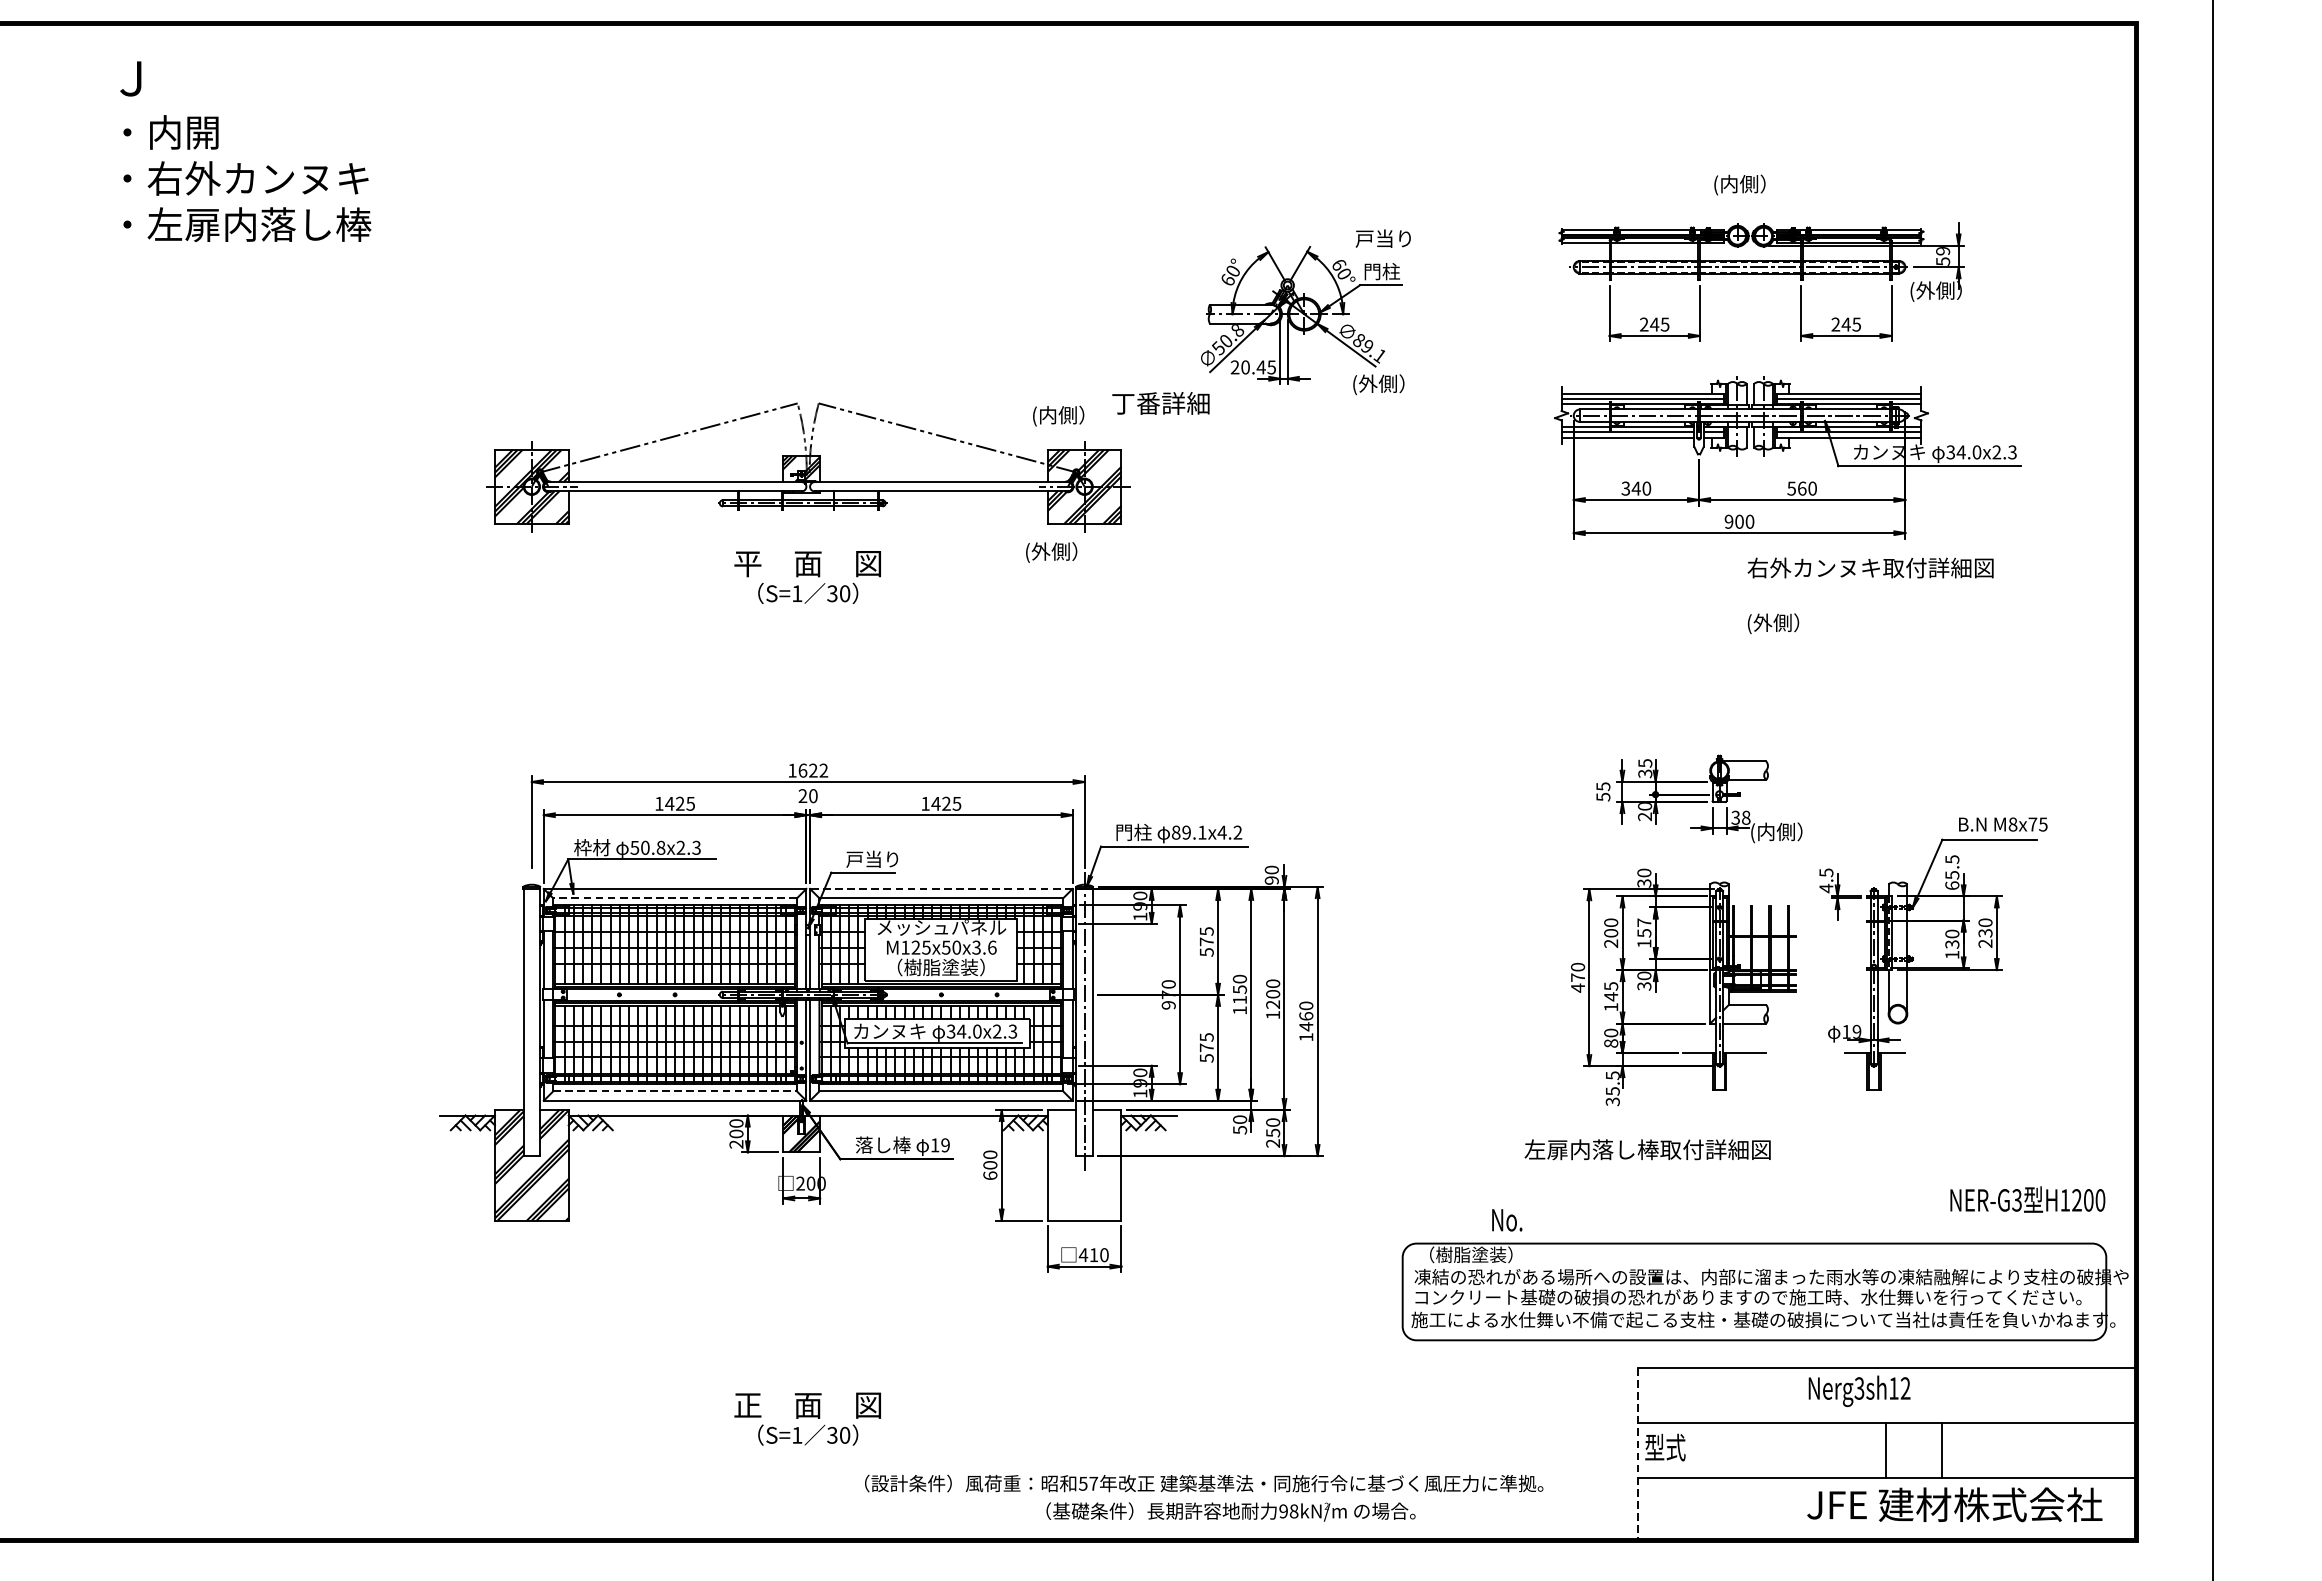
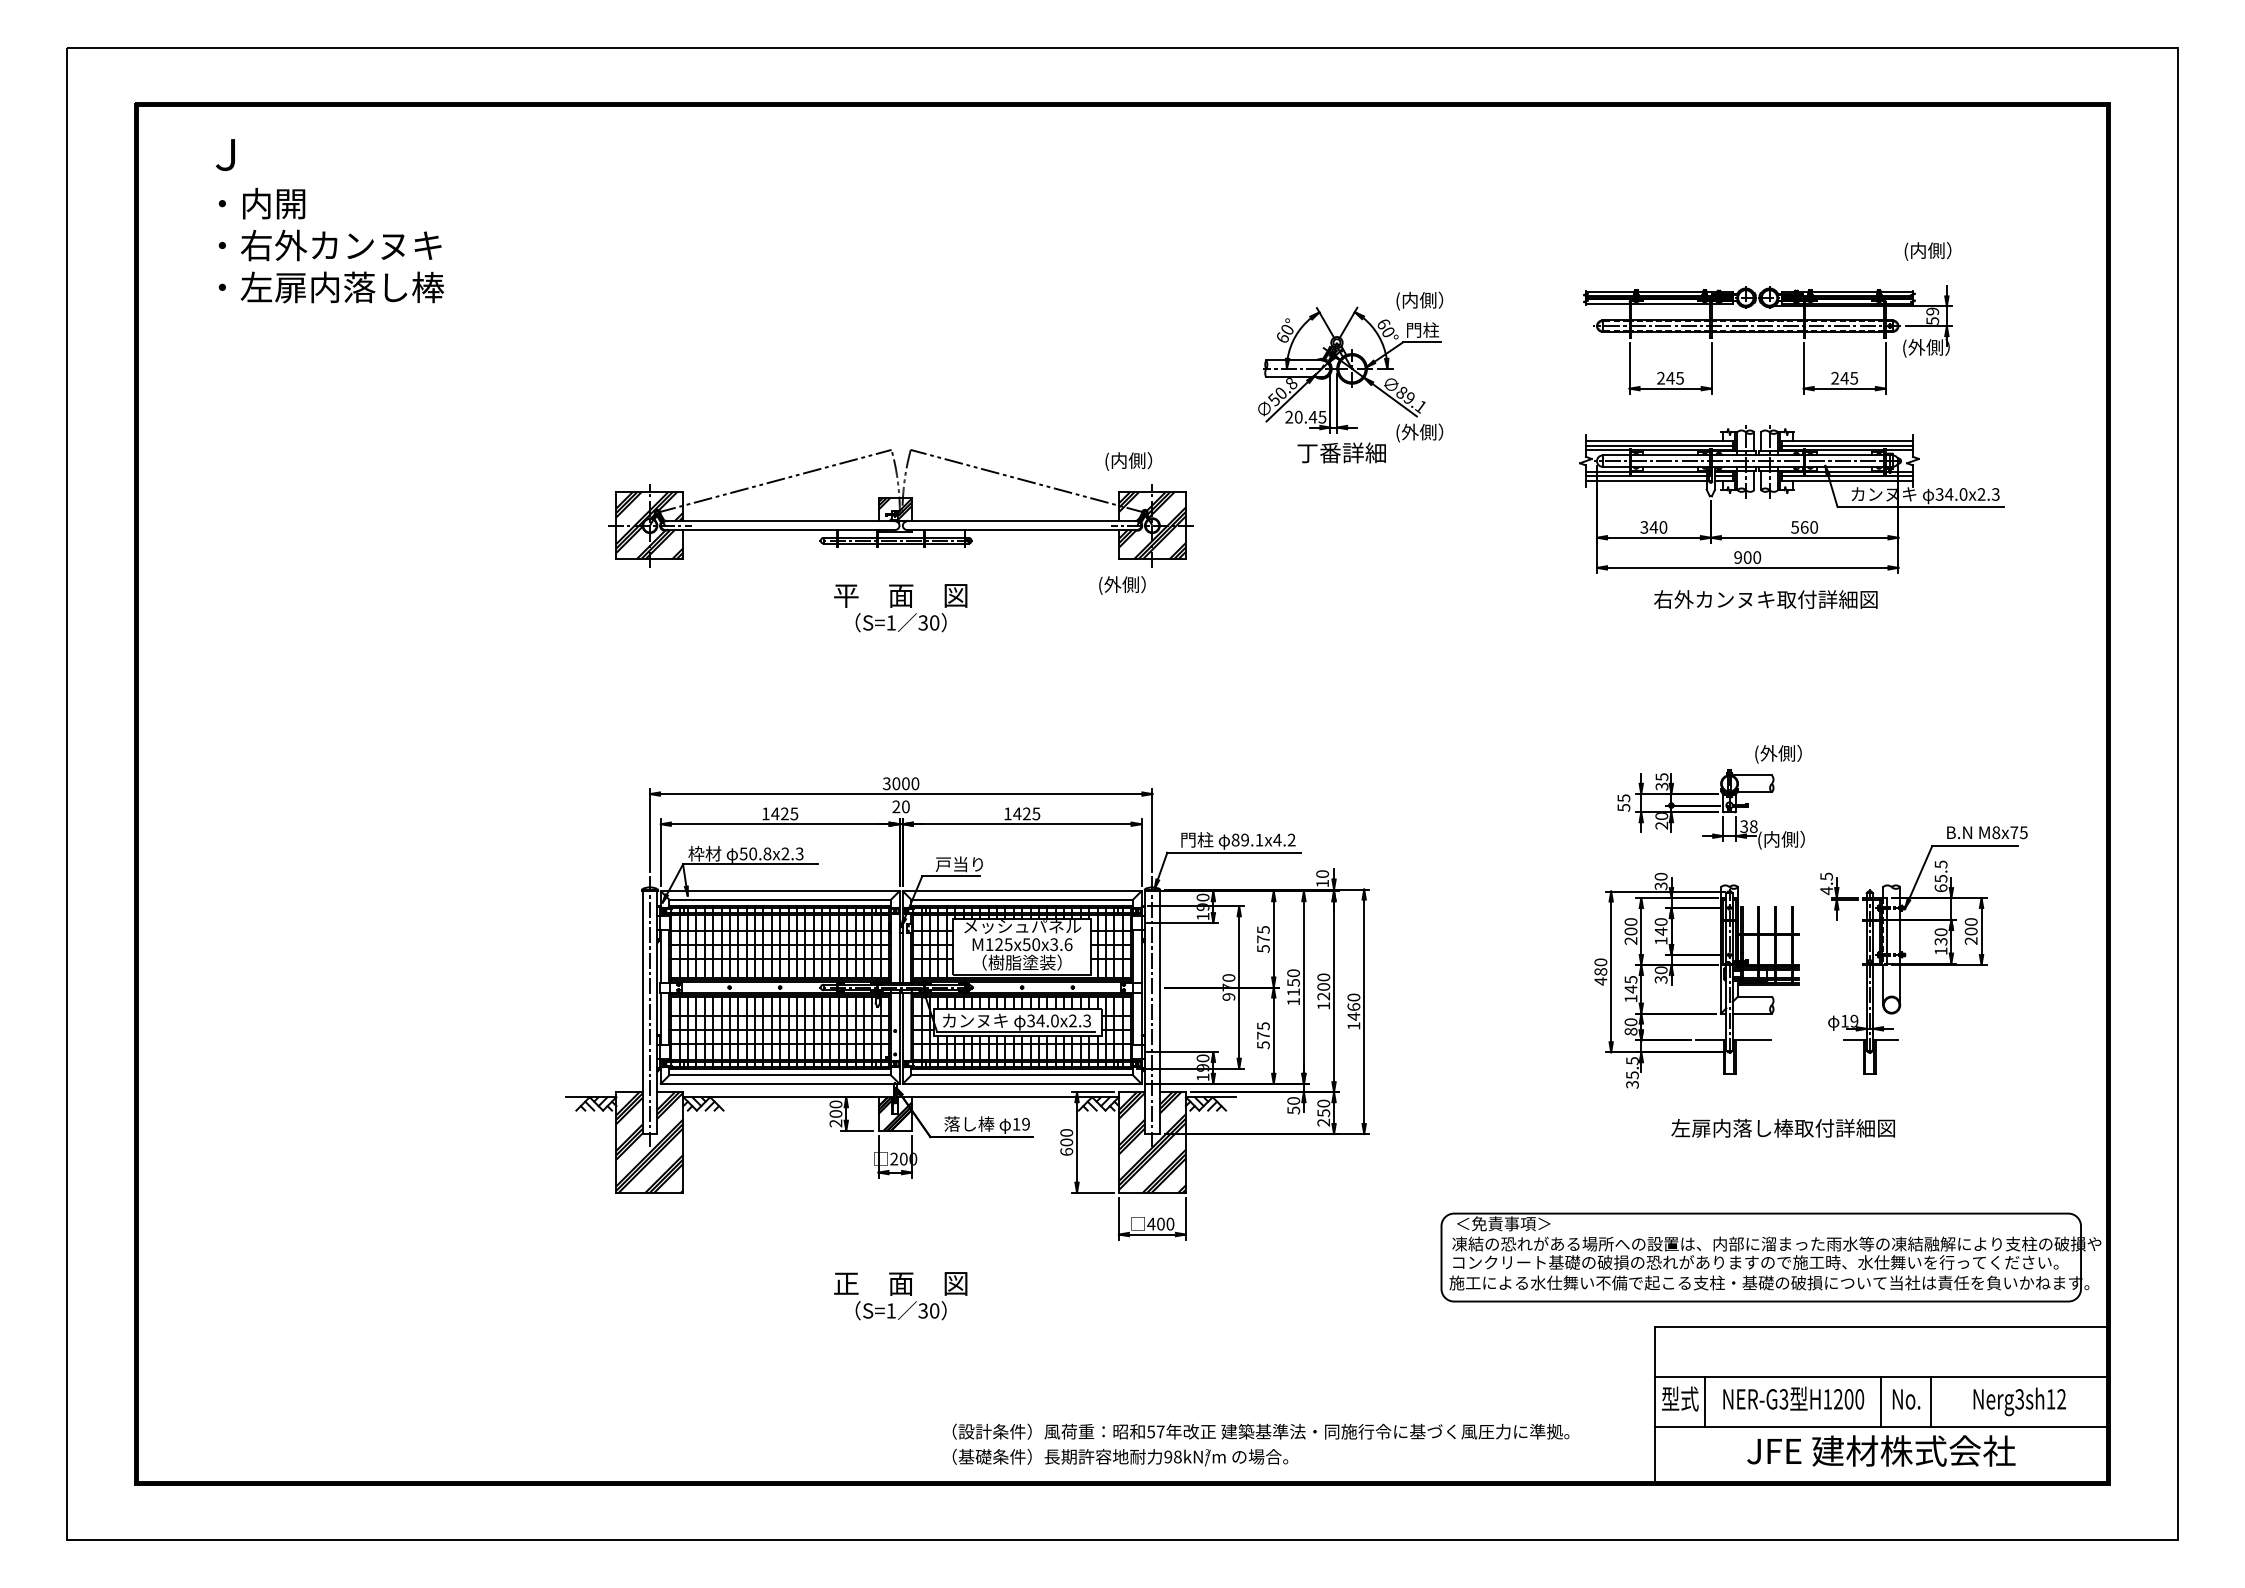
text: (246, 152) -> (330, 221), moved
text: (1739, 185) -> (1927, 251), moved
text: (1381, 238) -> (1422, 300), 戸当り -> (内側）
text: (1160, 402) -> (1341, 452), moved
text: (1870, 567) -> (1765, 599), moved
text: (1773, 624) -> (1778, 754), moved
text: (807, 770) -> (900, 783), 1622 -> 3000
text: (1271, 880) -> (1322, 883), 90 -> 10
line: (940, 889) -> (1021, 891), dashed -> solid
line: (675, 898) -> (780, 899), dashed -> solid
text: (1643, 927) -> (1660, 926), 157 -> 140
text: (1985, 933) -> (1971, 931), 230 -> 200
text: (1577, 977) -> (1600, 971), 470 -> 480
line: (531, 1021) -> (649, 1011), added
line: (675, 1091) -> (780, 1075), dashed -> solid
text: (1646, 1148) -> (1782, 1127), moved
hatch: (1083, 1165) -> (1151, 1142), added
text: (2027, 1199) -> (1793, 1398), moved
text: (1507, 1220) -> (1906, 1399), moved
text: (1093, 1254) -> (1160, 1223), 410 -> 400
text: (1470, 1254) -> (1503, 1223), （樹脂塗装） -> ＜免責事項＞
text: (1859, 1390) -> (2019, 1401), moved
text: (807, 1419) -> (900, 1296), moved
line: (1693, 1450) -> (1705, 1401), added
line: (1638, 1453) -> (1655, 1404), dashed -> solid
text: (1954, 1504) -> (1881, 1450), moved
text: (1231, 1511) -> (1120, 1457), moved

